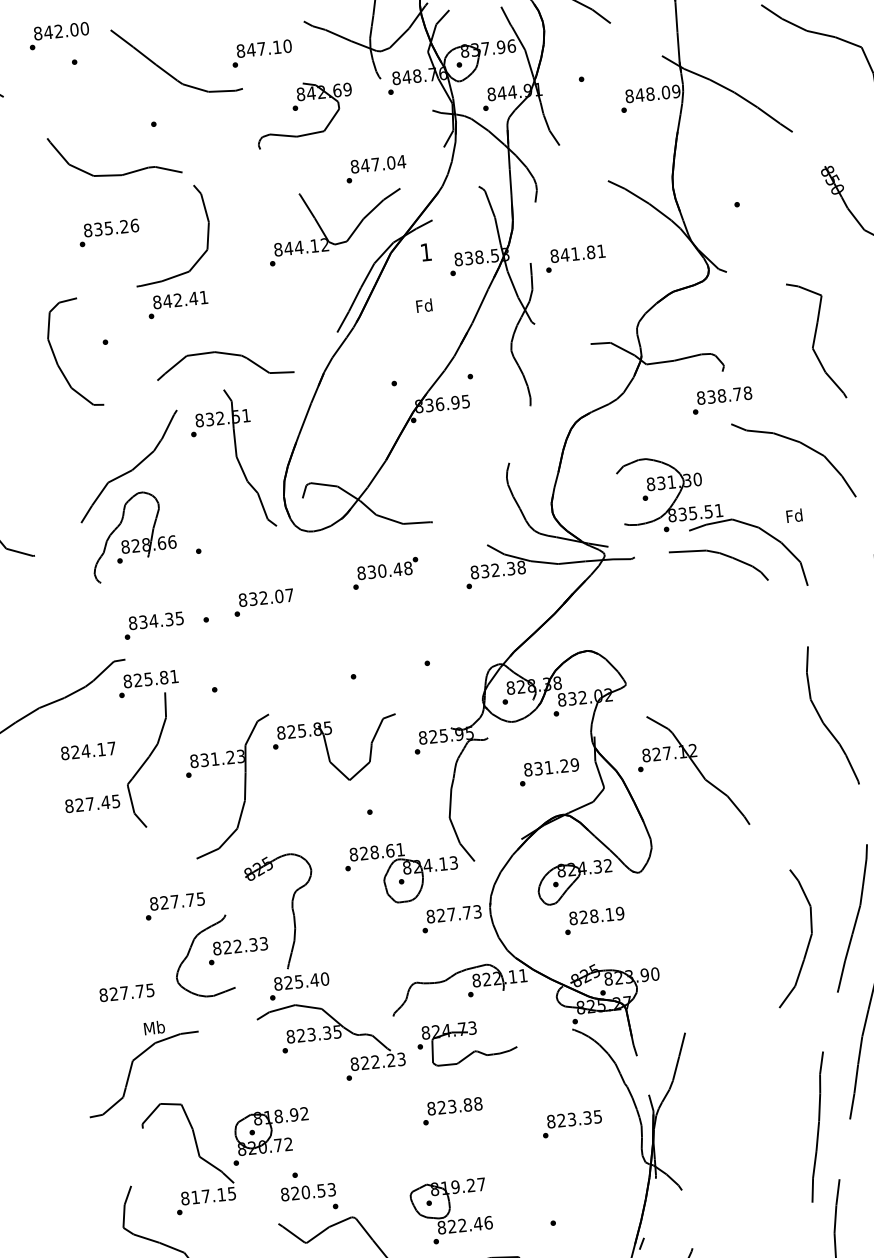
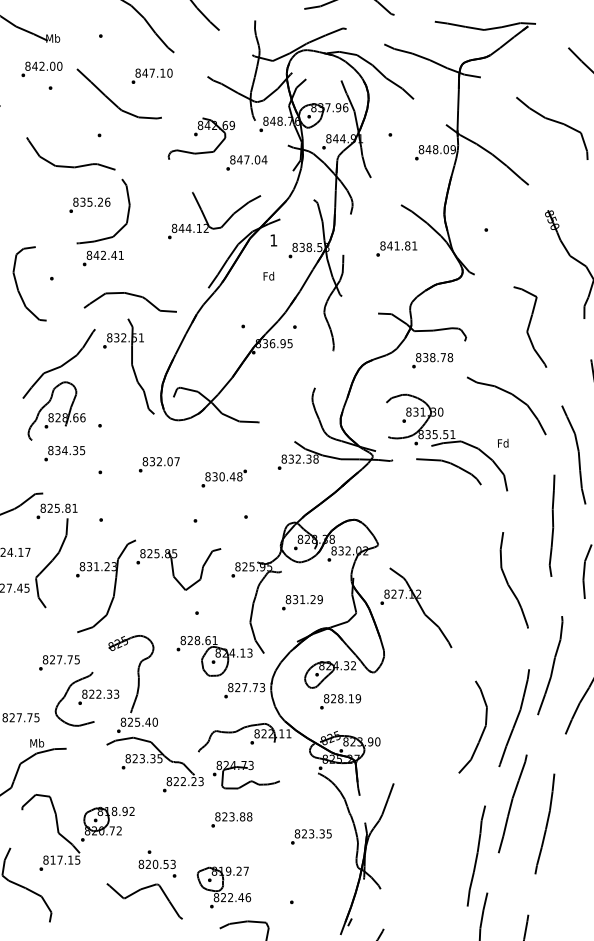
text: (260, 52) -> (151, 75), moved
text: (375, 168) -> (246, 162), moved
text: (108, 231) -> (89, 204), moved
text: (574, 257) -> (396, 248), moved
text: (721, 400) -> (432, 360), moved
text: (384, 573) -> (223, 478), moved
text: (264, 602) -> (159, 464), moved
text: (153, 625) -> (64, 453), moved
text: (549, 771) -> (302, 602), moved
text: (308, 1190) -> (157, 863), moved

